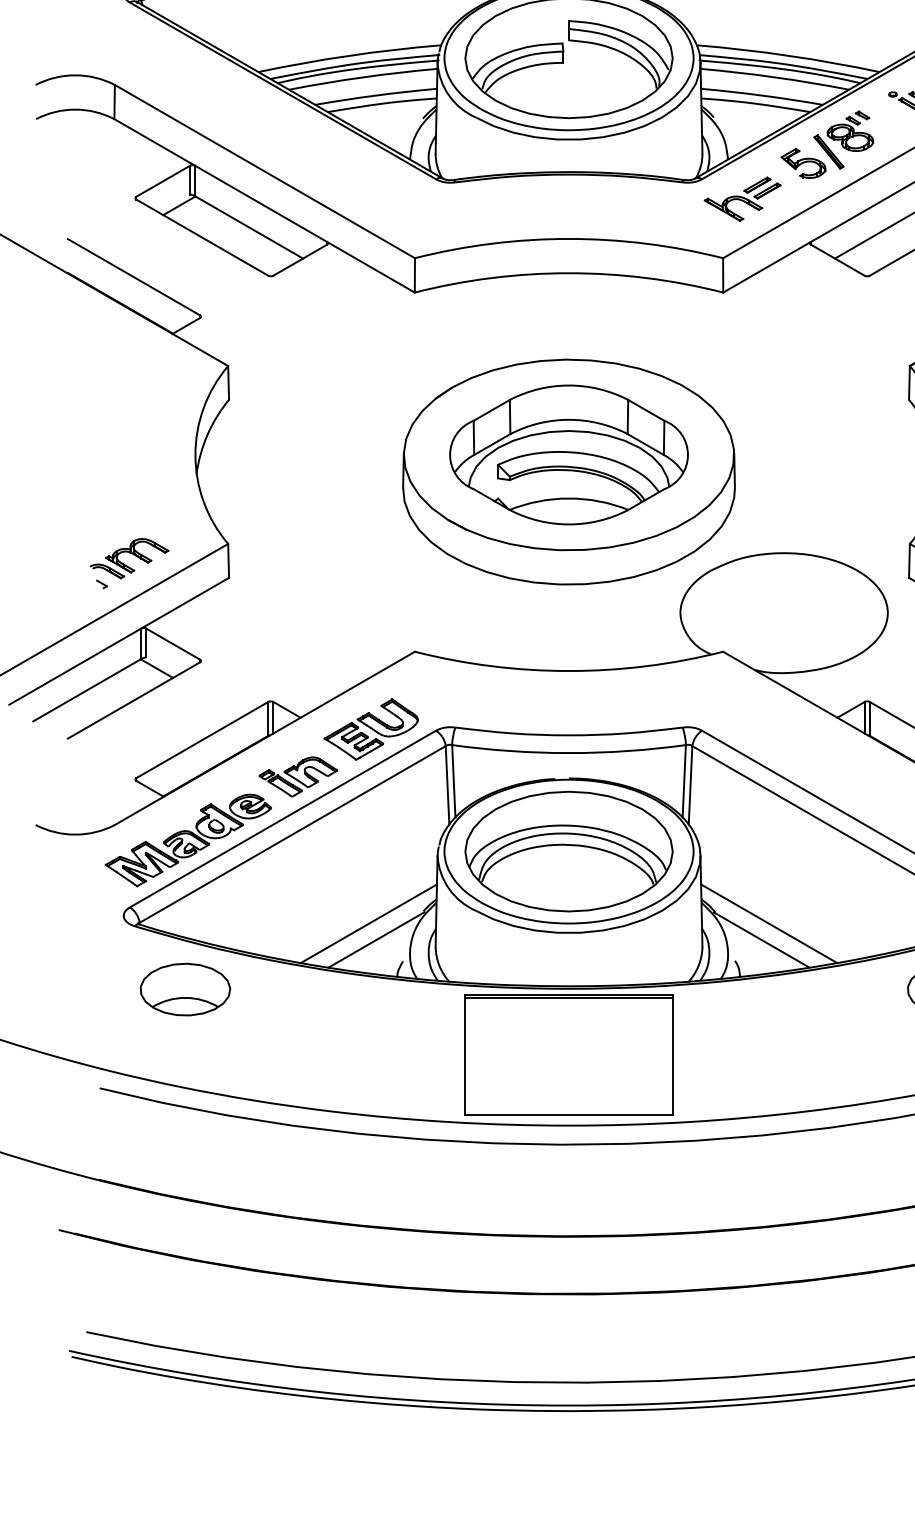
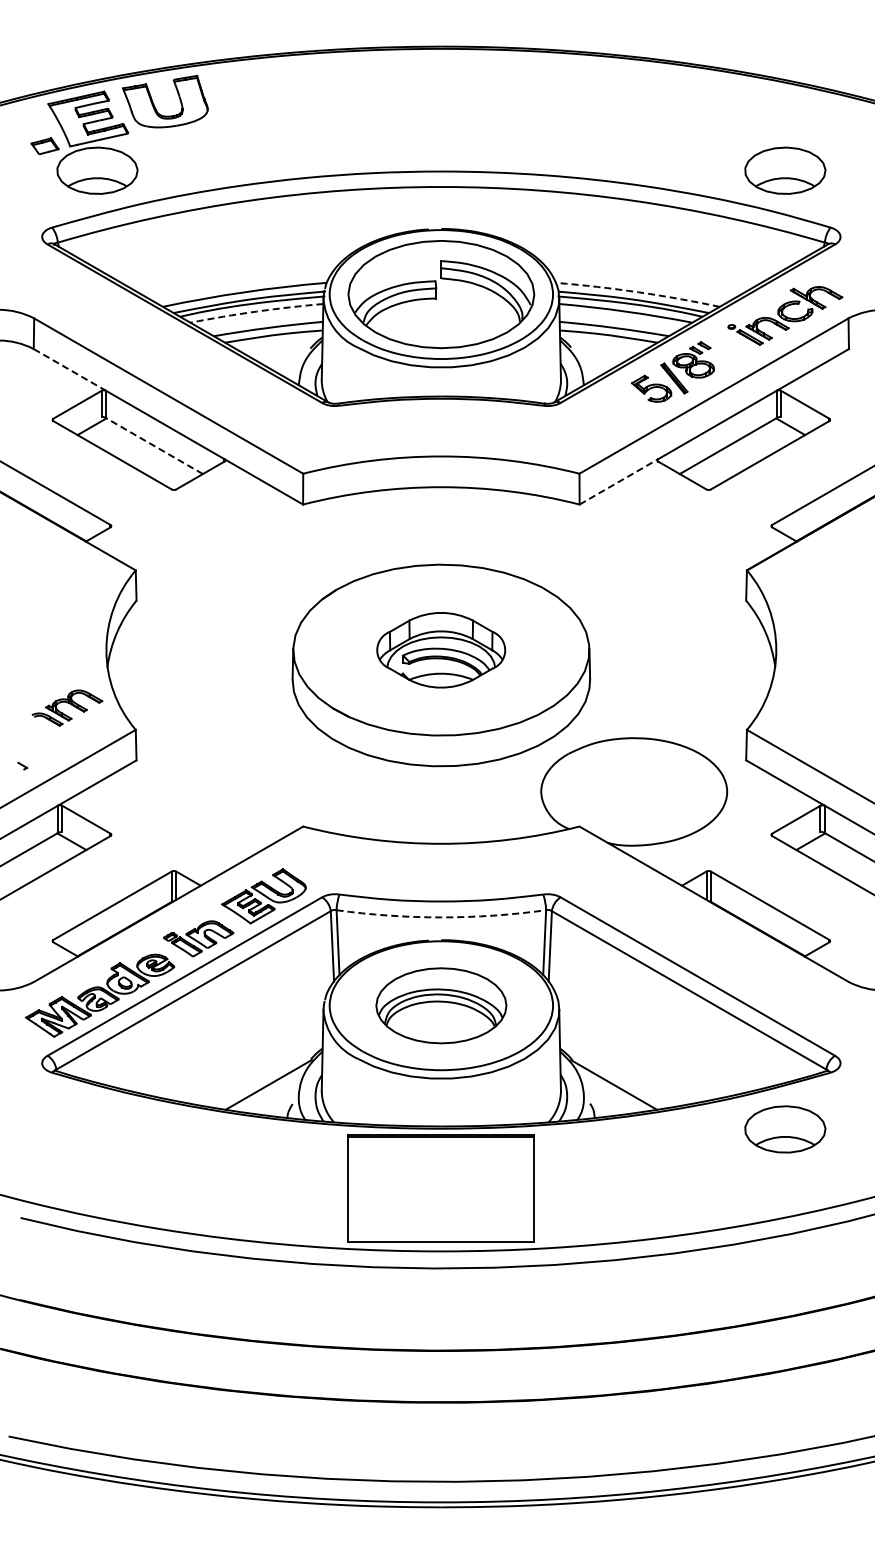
arc: (788, 56) -> (638, 292), solid -> dashed
arc: (362, 77) -> (256, 311), solid -> dashed
line: (154, 141) -> (69, 369), solid -> dashed
part: (743, 198) -> (597, 420), removed
line: (249, 227) -> (154, 446), solid -> dashed
line: (767, 266) -> (619, 481), solid -> dashed
part: (568, 455) -> (440, 650), size x0.6
part: (129, 557) -> (67, 707), moved
arc: (569, 753) -> (441, 917), solid -> dashed
part: (569, 851) -> (441, 1005), size x0.7
line: (368, 923) -> (261, 1070), removed
line: (768, 923) -> (620, 1070), removed
part: (185, 989) -> (97, 1129), removed

